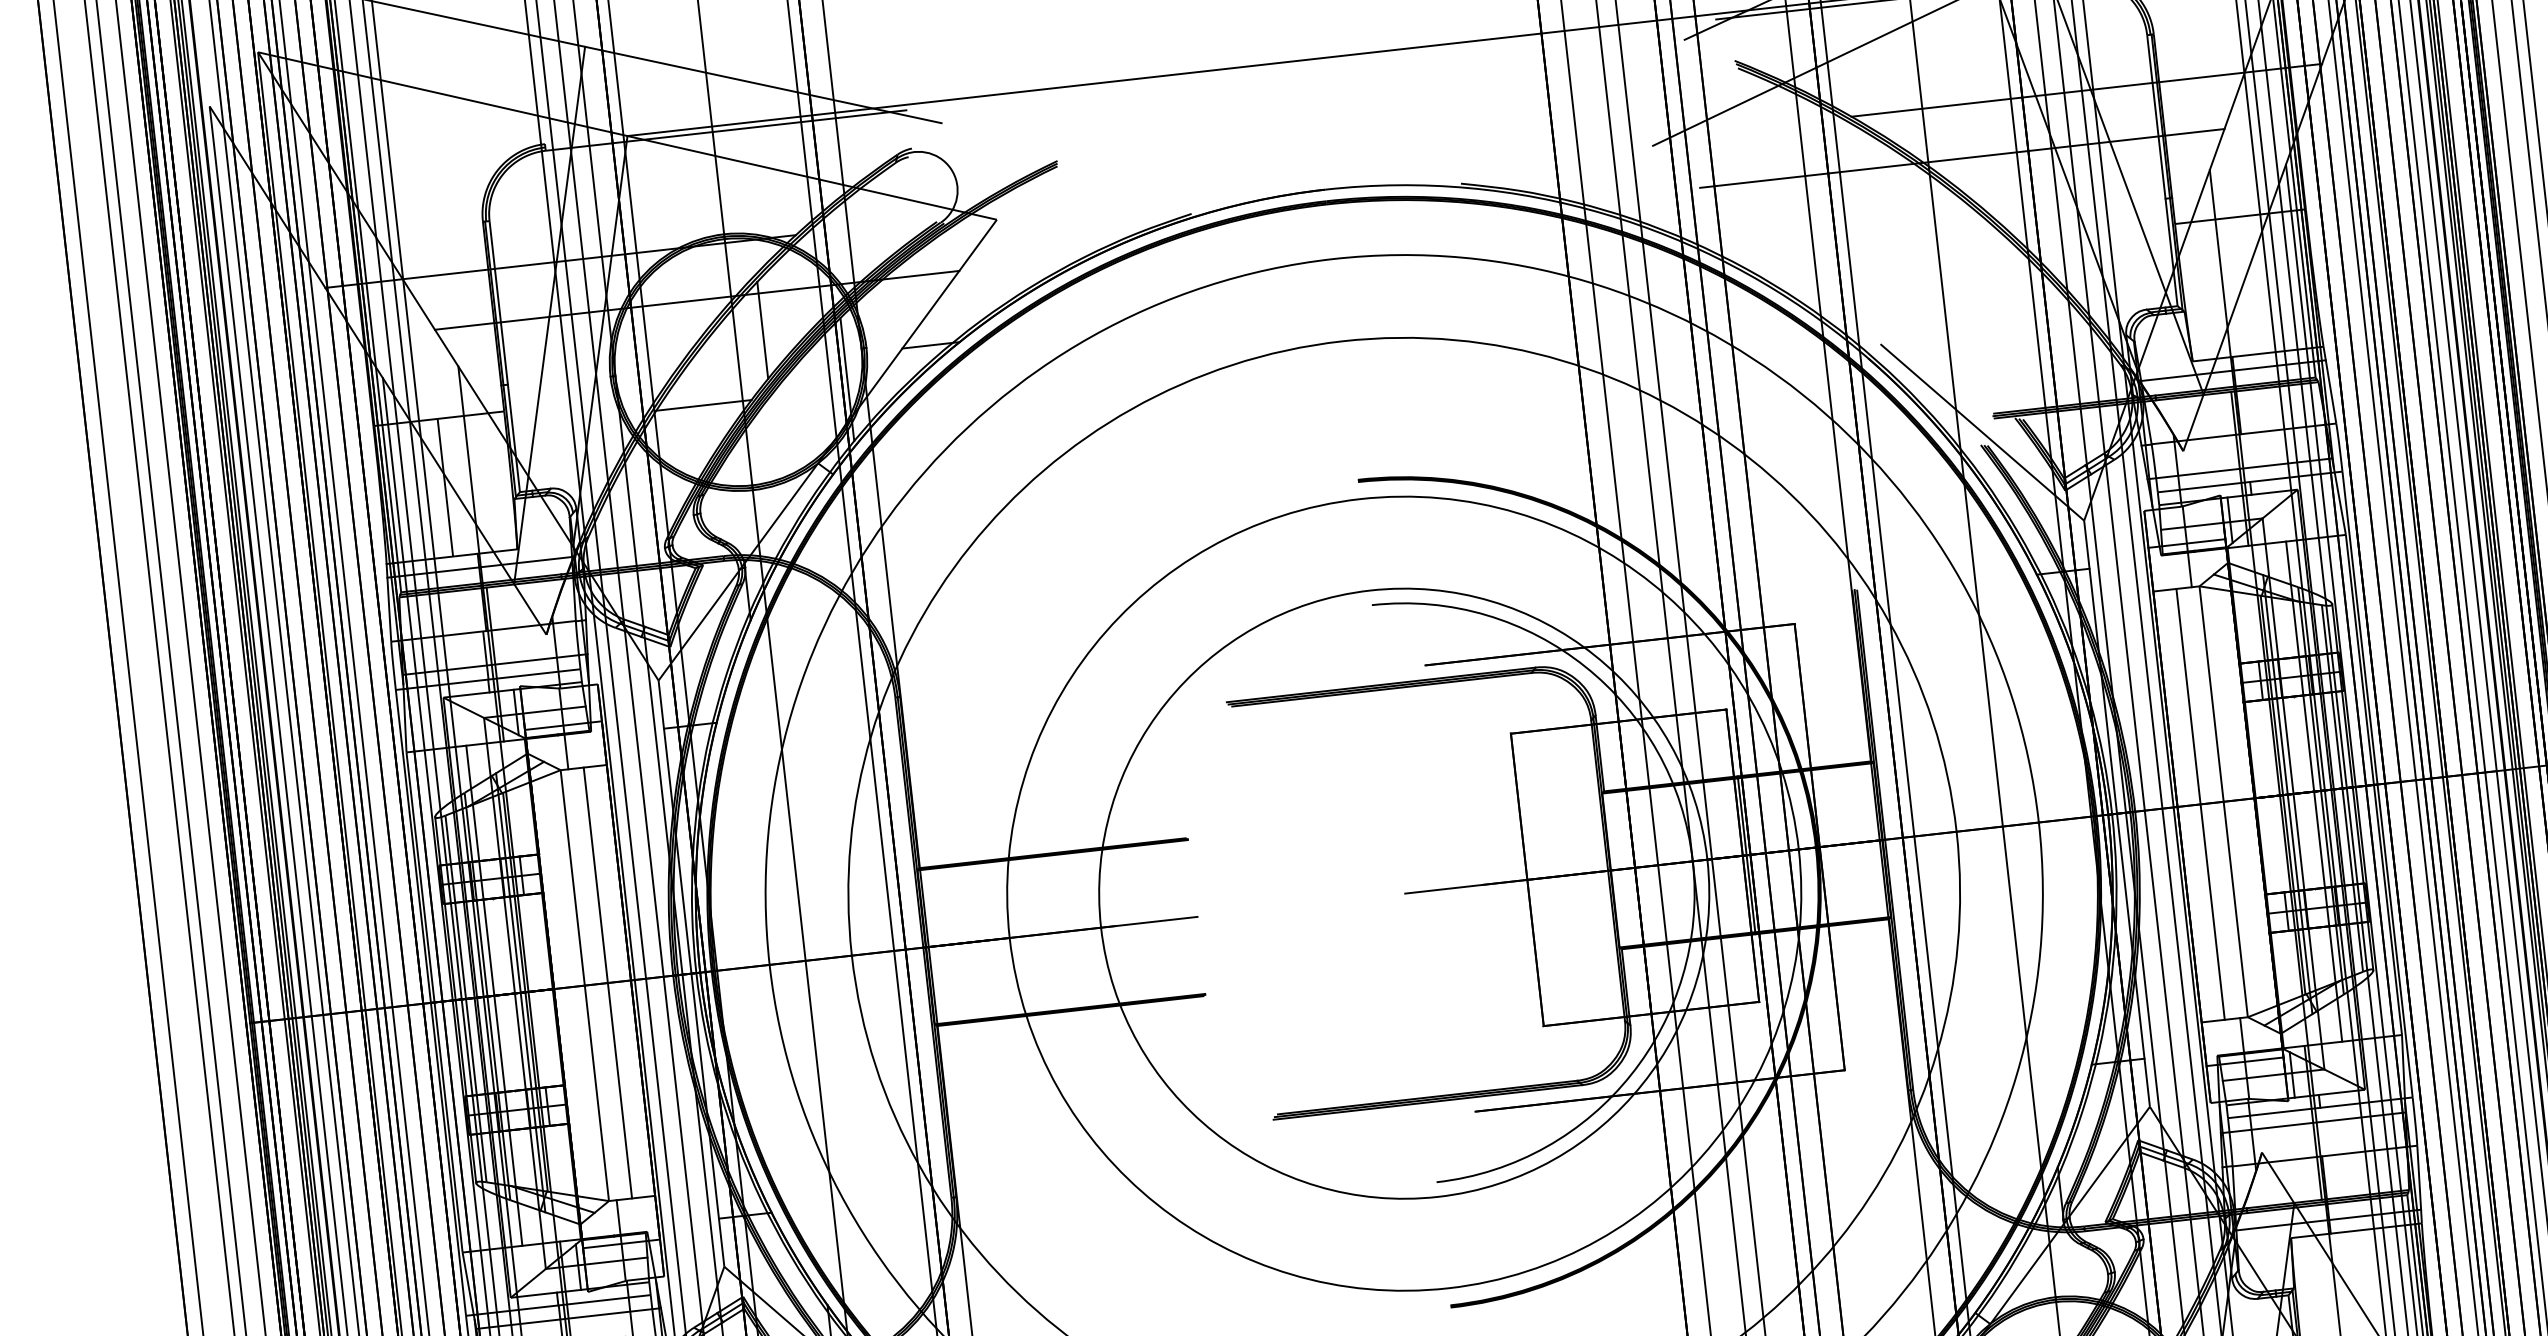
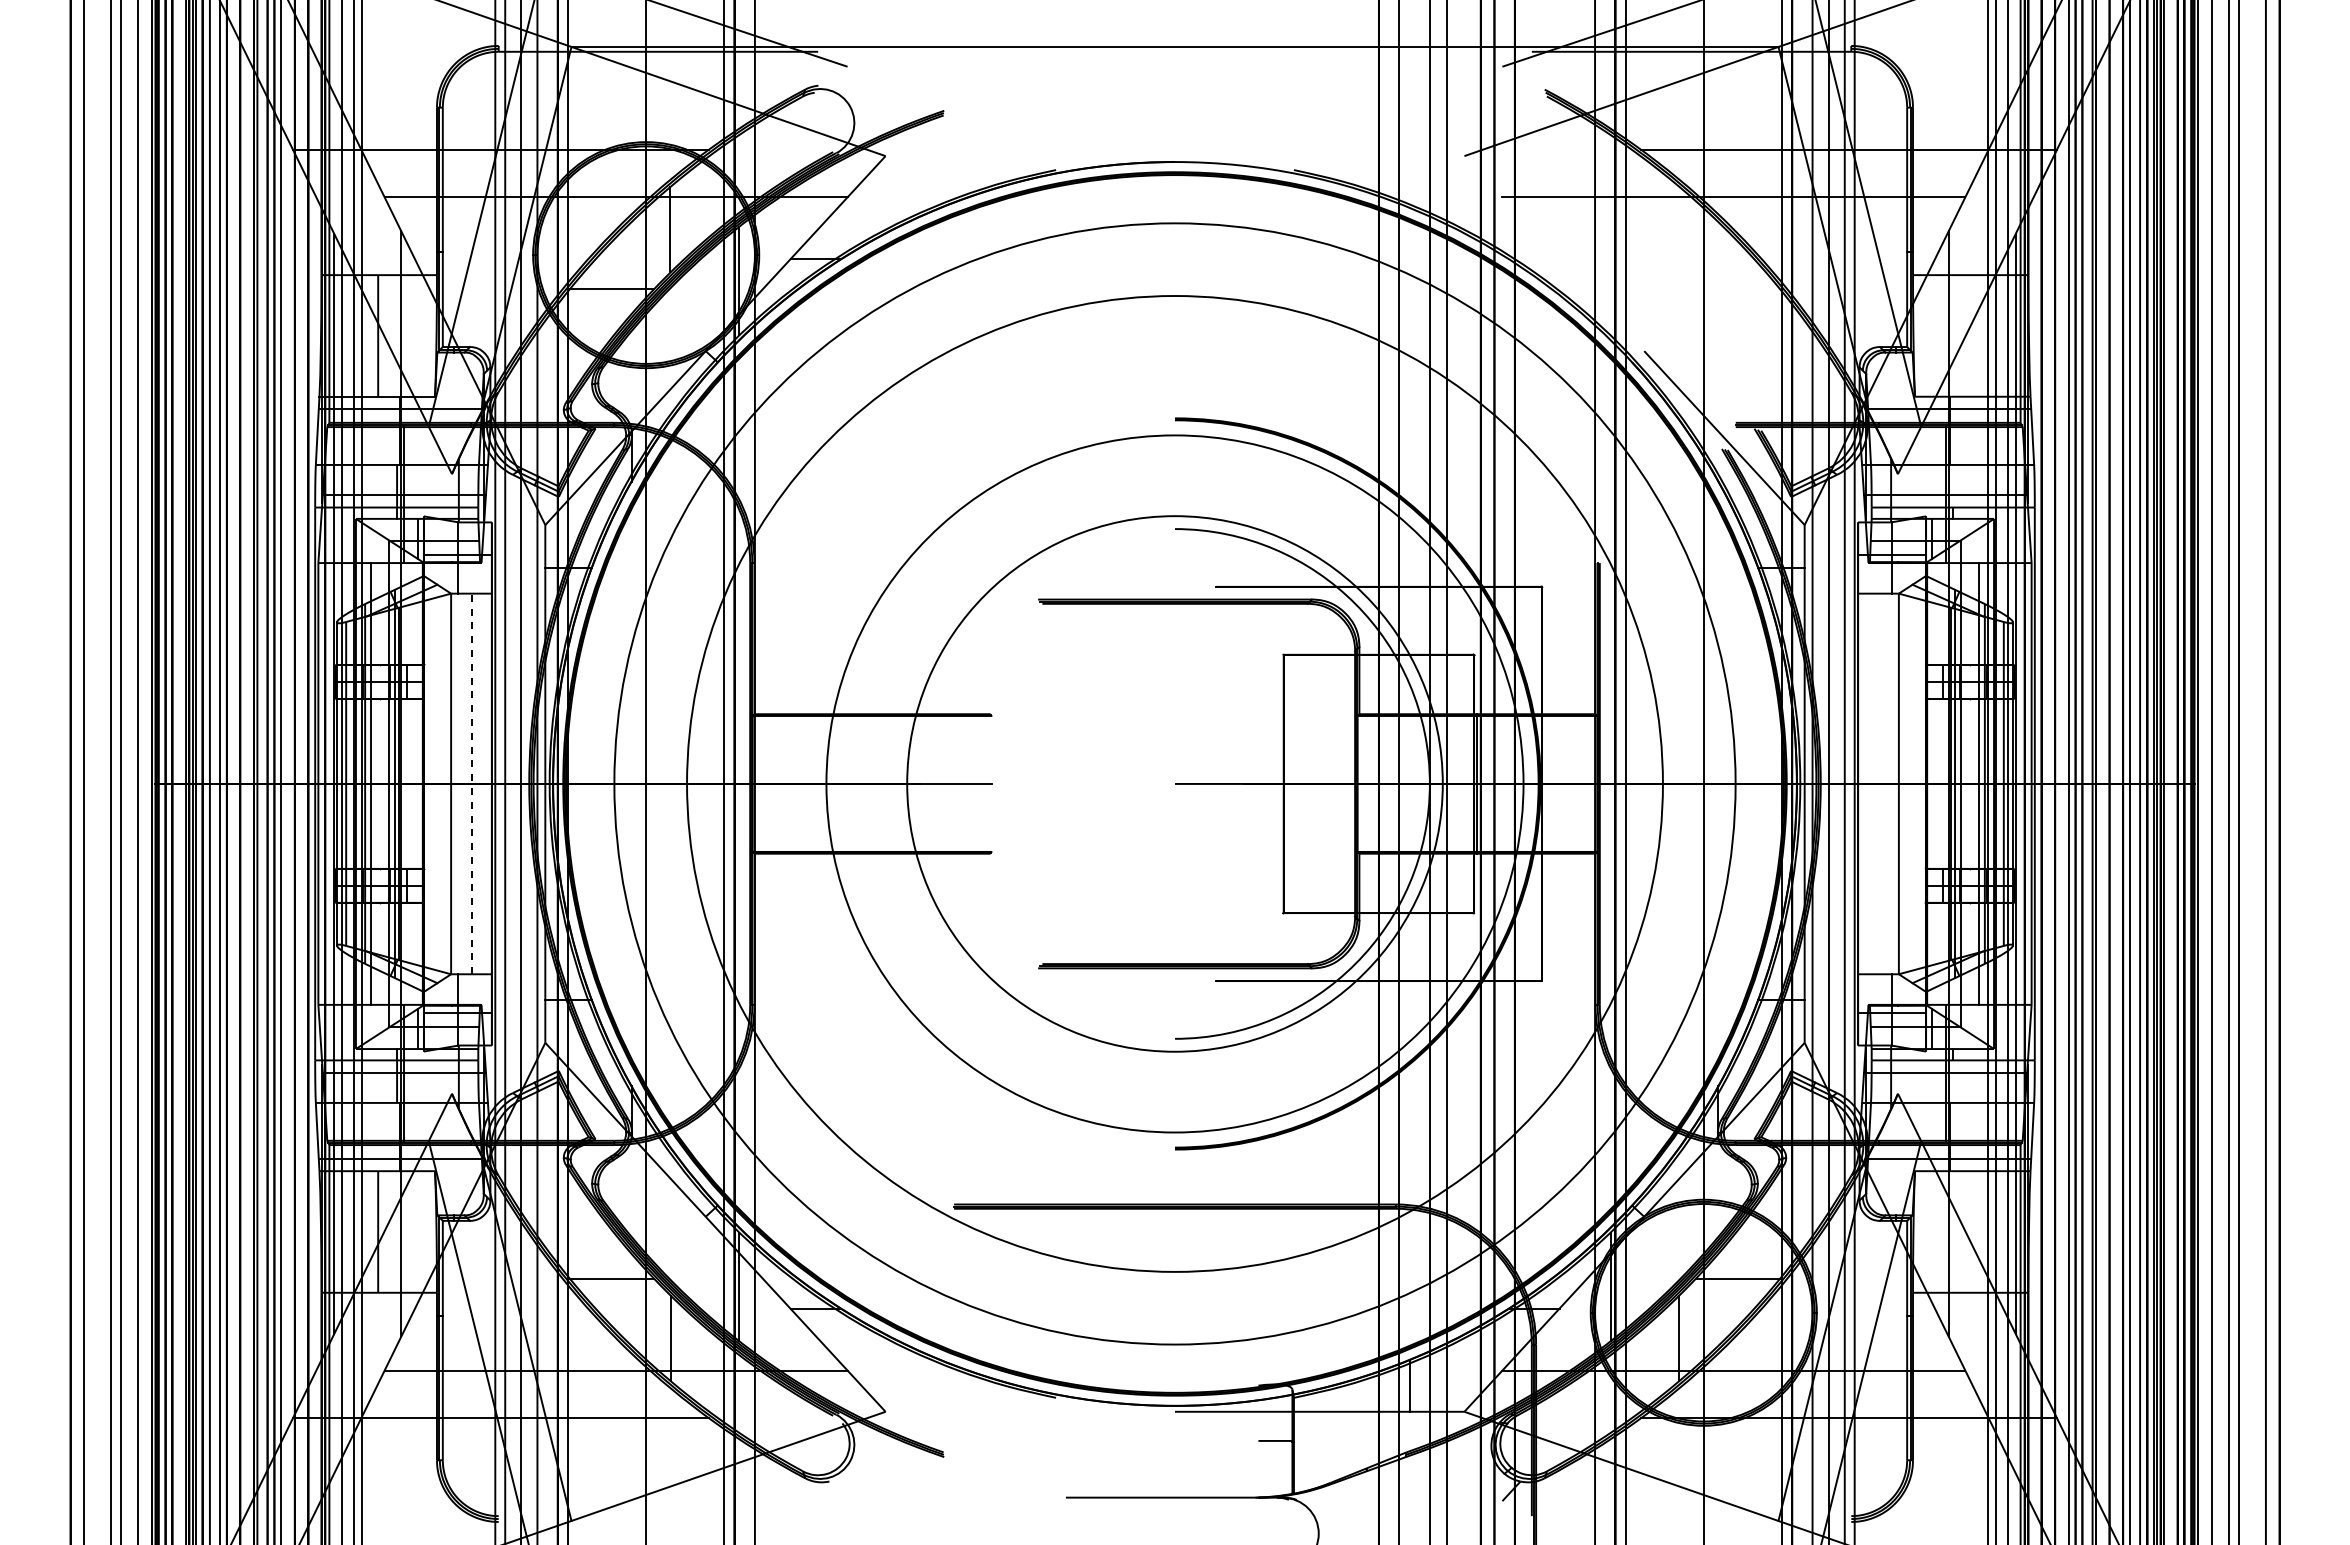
line: (2200, 803) -> (1878, 783), removed
line: (607, 982) -> (471, 783), solid -> dashed

